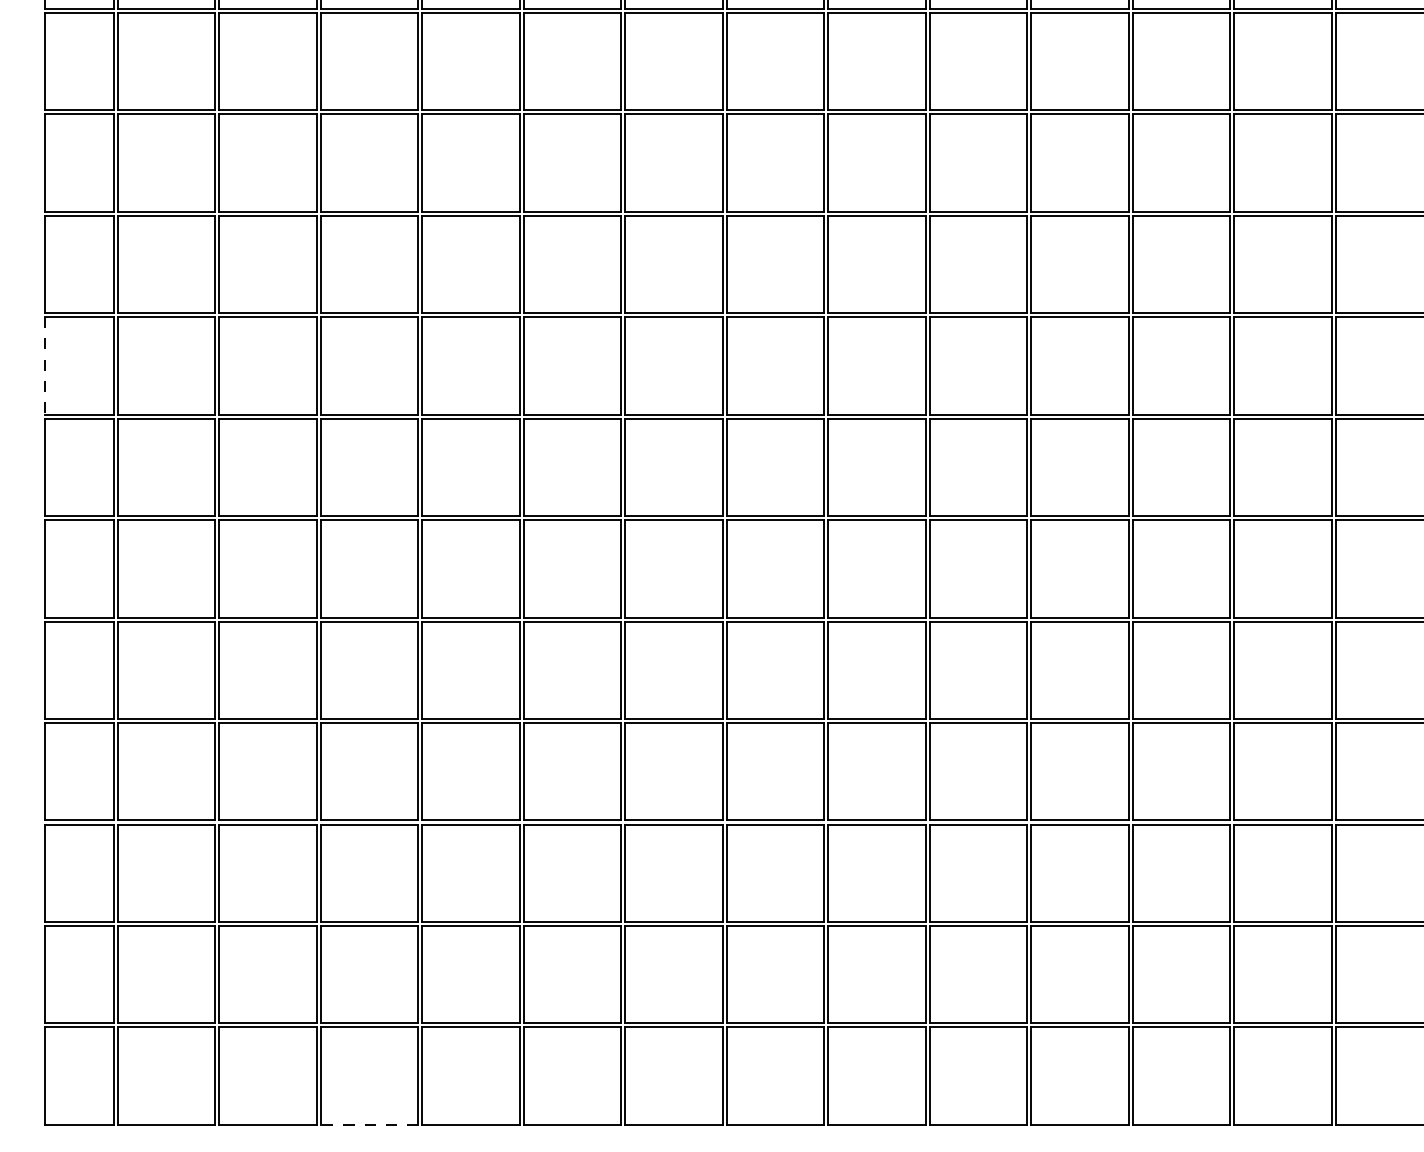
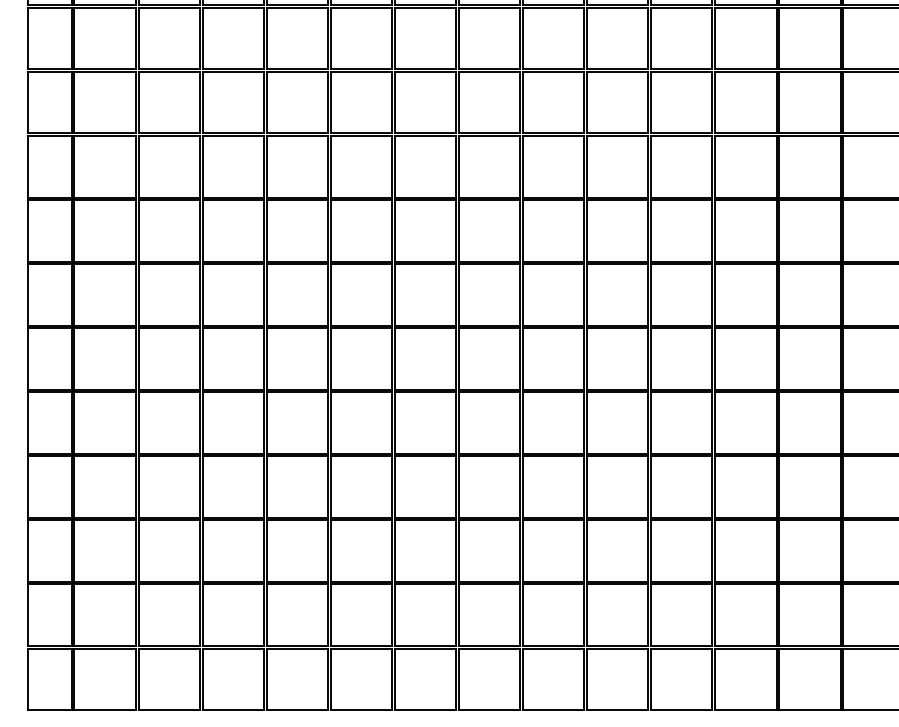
line: (45, 365) -> (28, 230), dashed -> solid
line: (369, 1124) -> (233, 709), dashed -> solid

